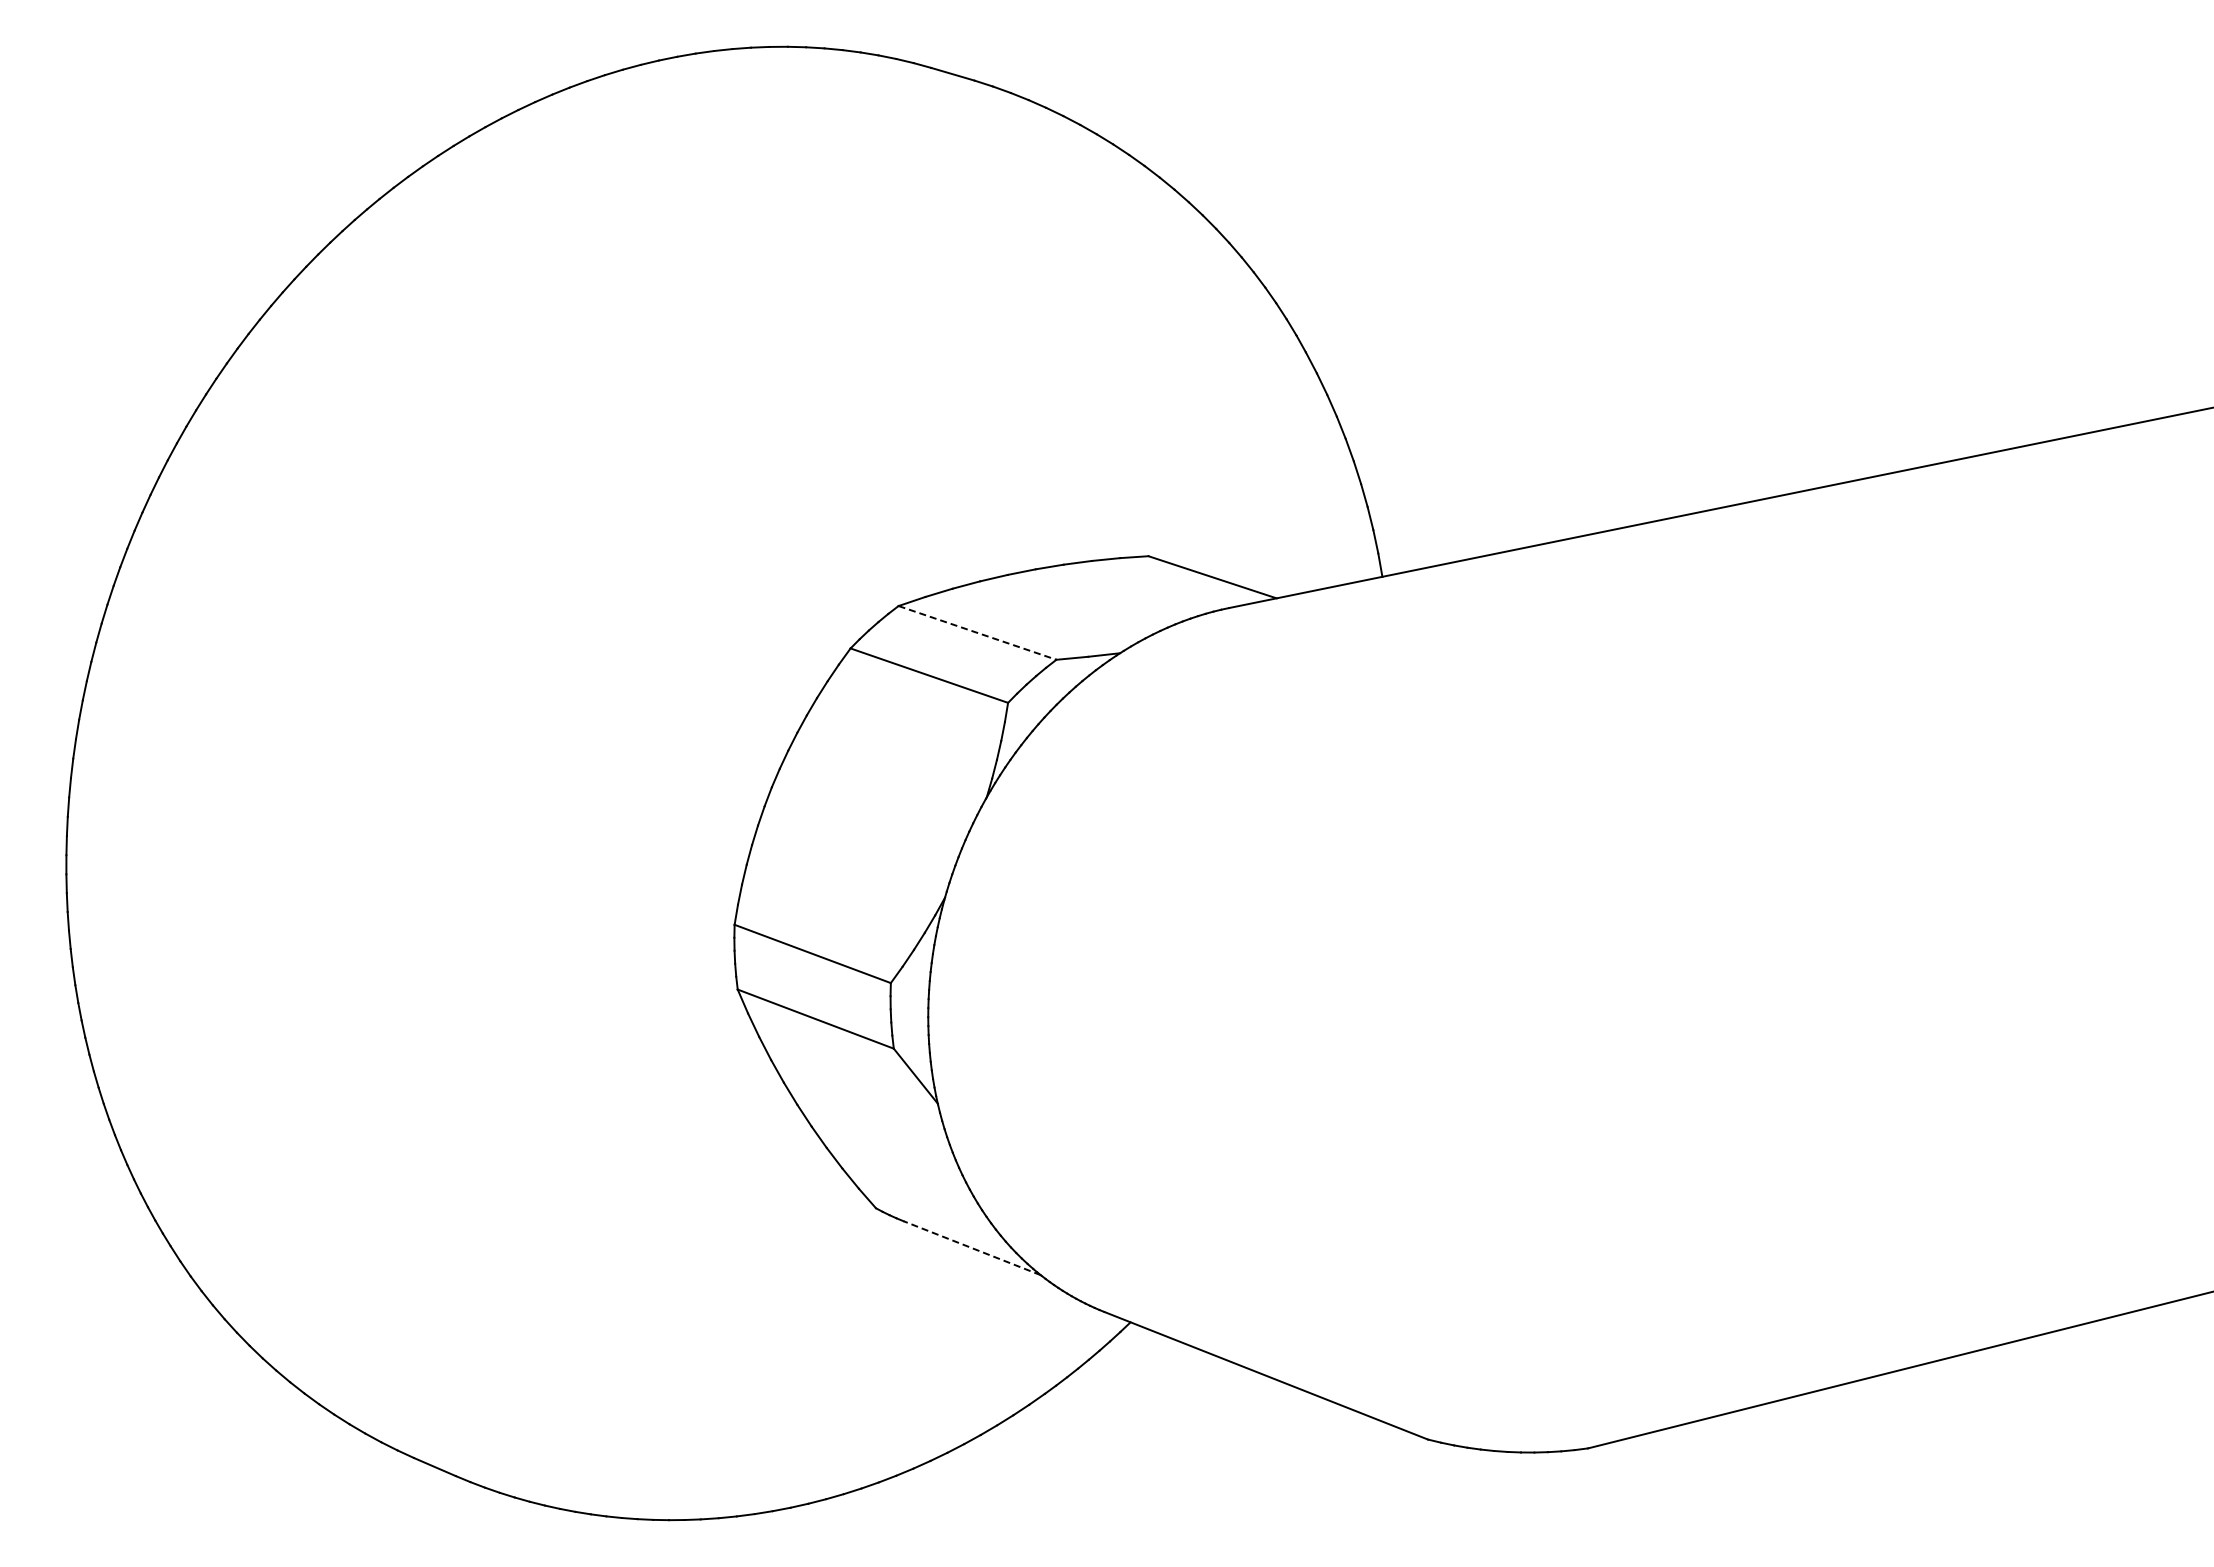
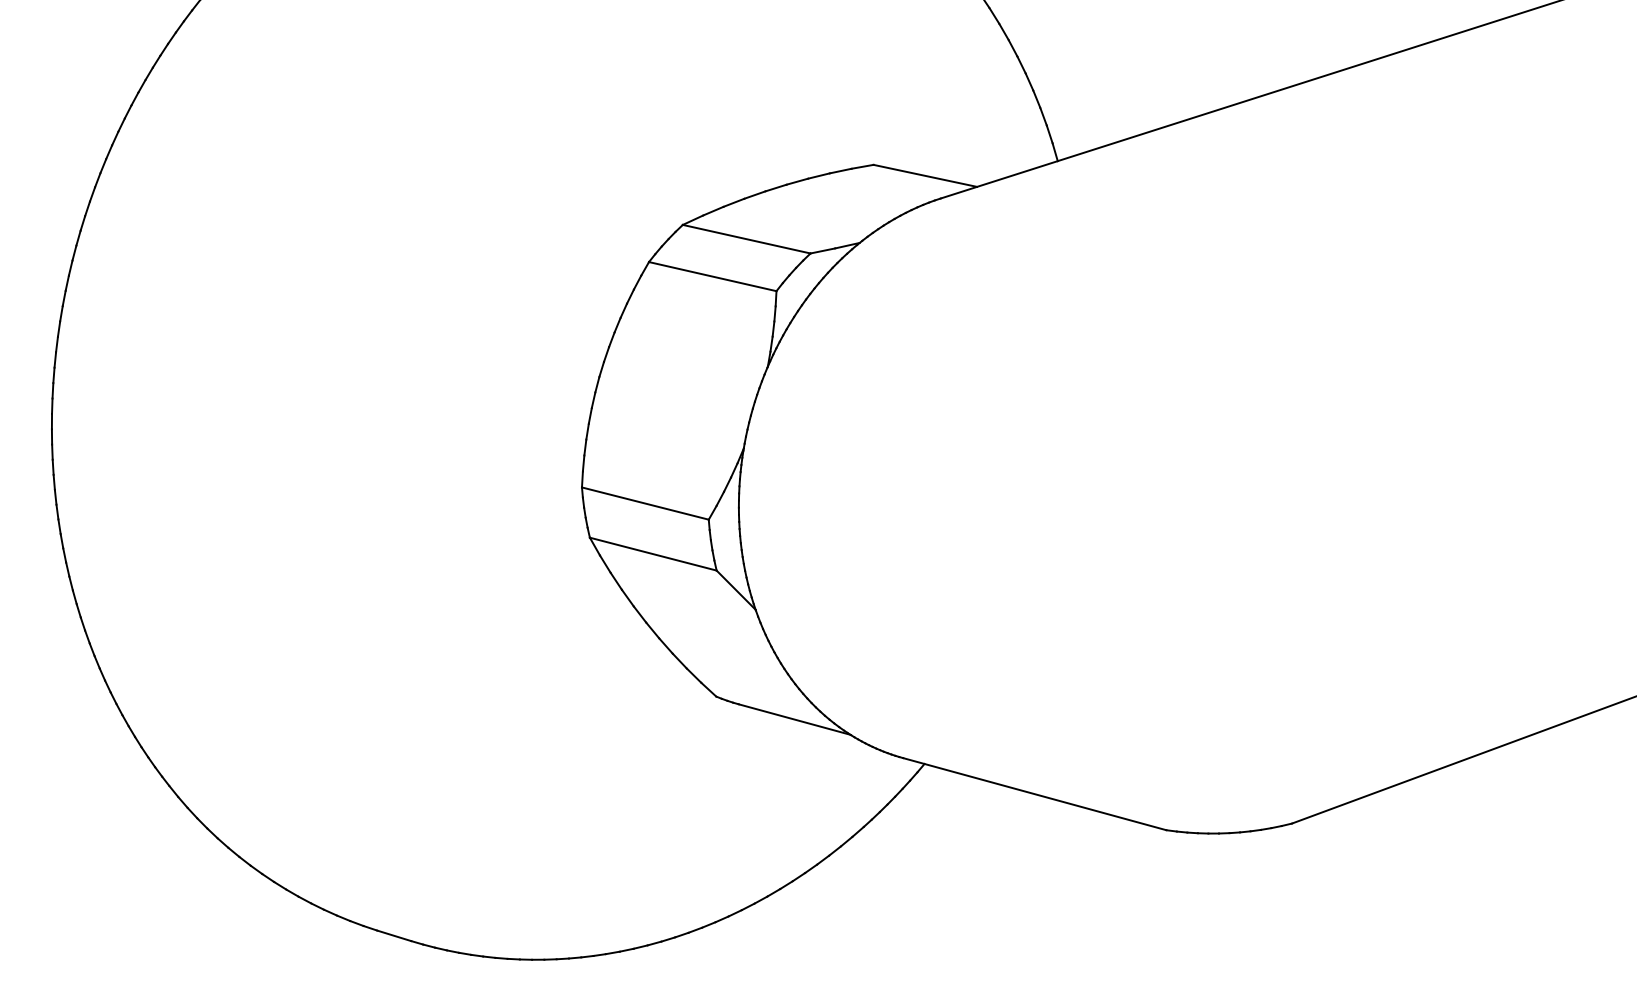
line: (977, 633) -> (746, 239), dashed -> solid
line: (972, 1248) -> (794, 719), dashed -> solid

